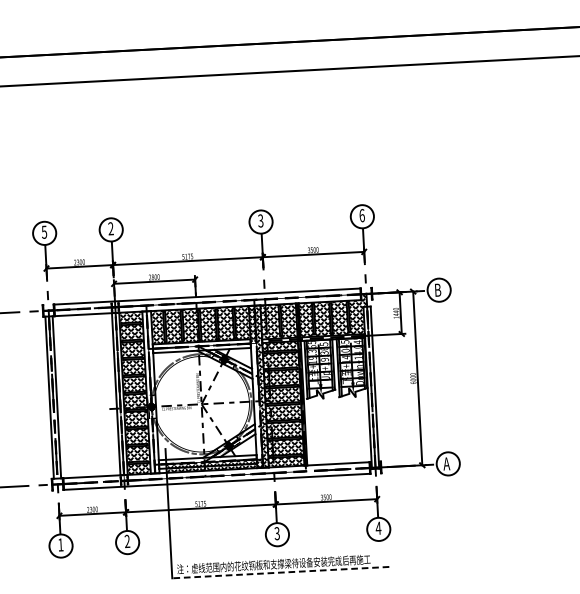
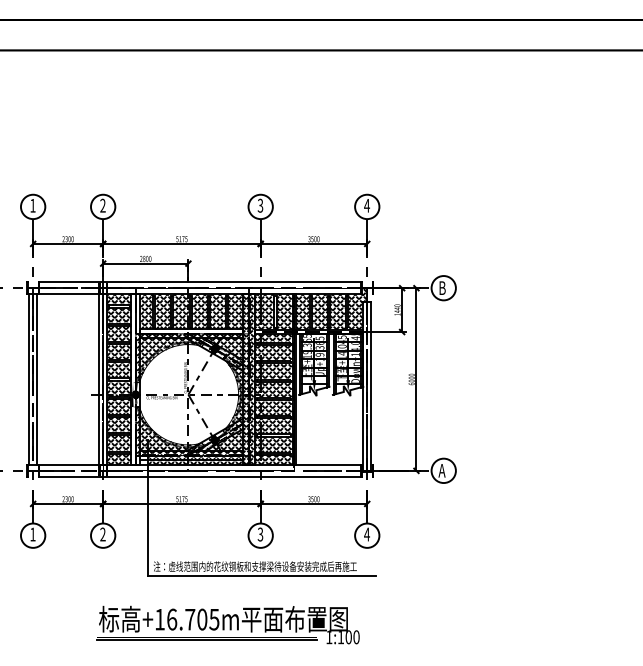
text: (362, 215) -> (367, 205), 6 -> 4
text: (43, 232) -> (32, 205), 5 -> 1
hatch: (205, 403) -> (192, 394), added
line: (280, 572) -> (261, 575), dashed -> solid

